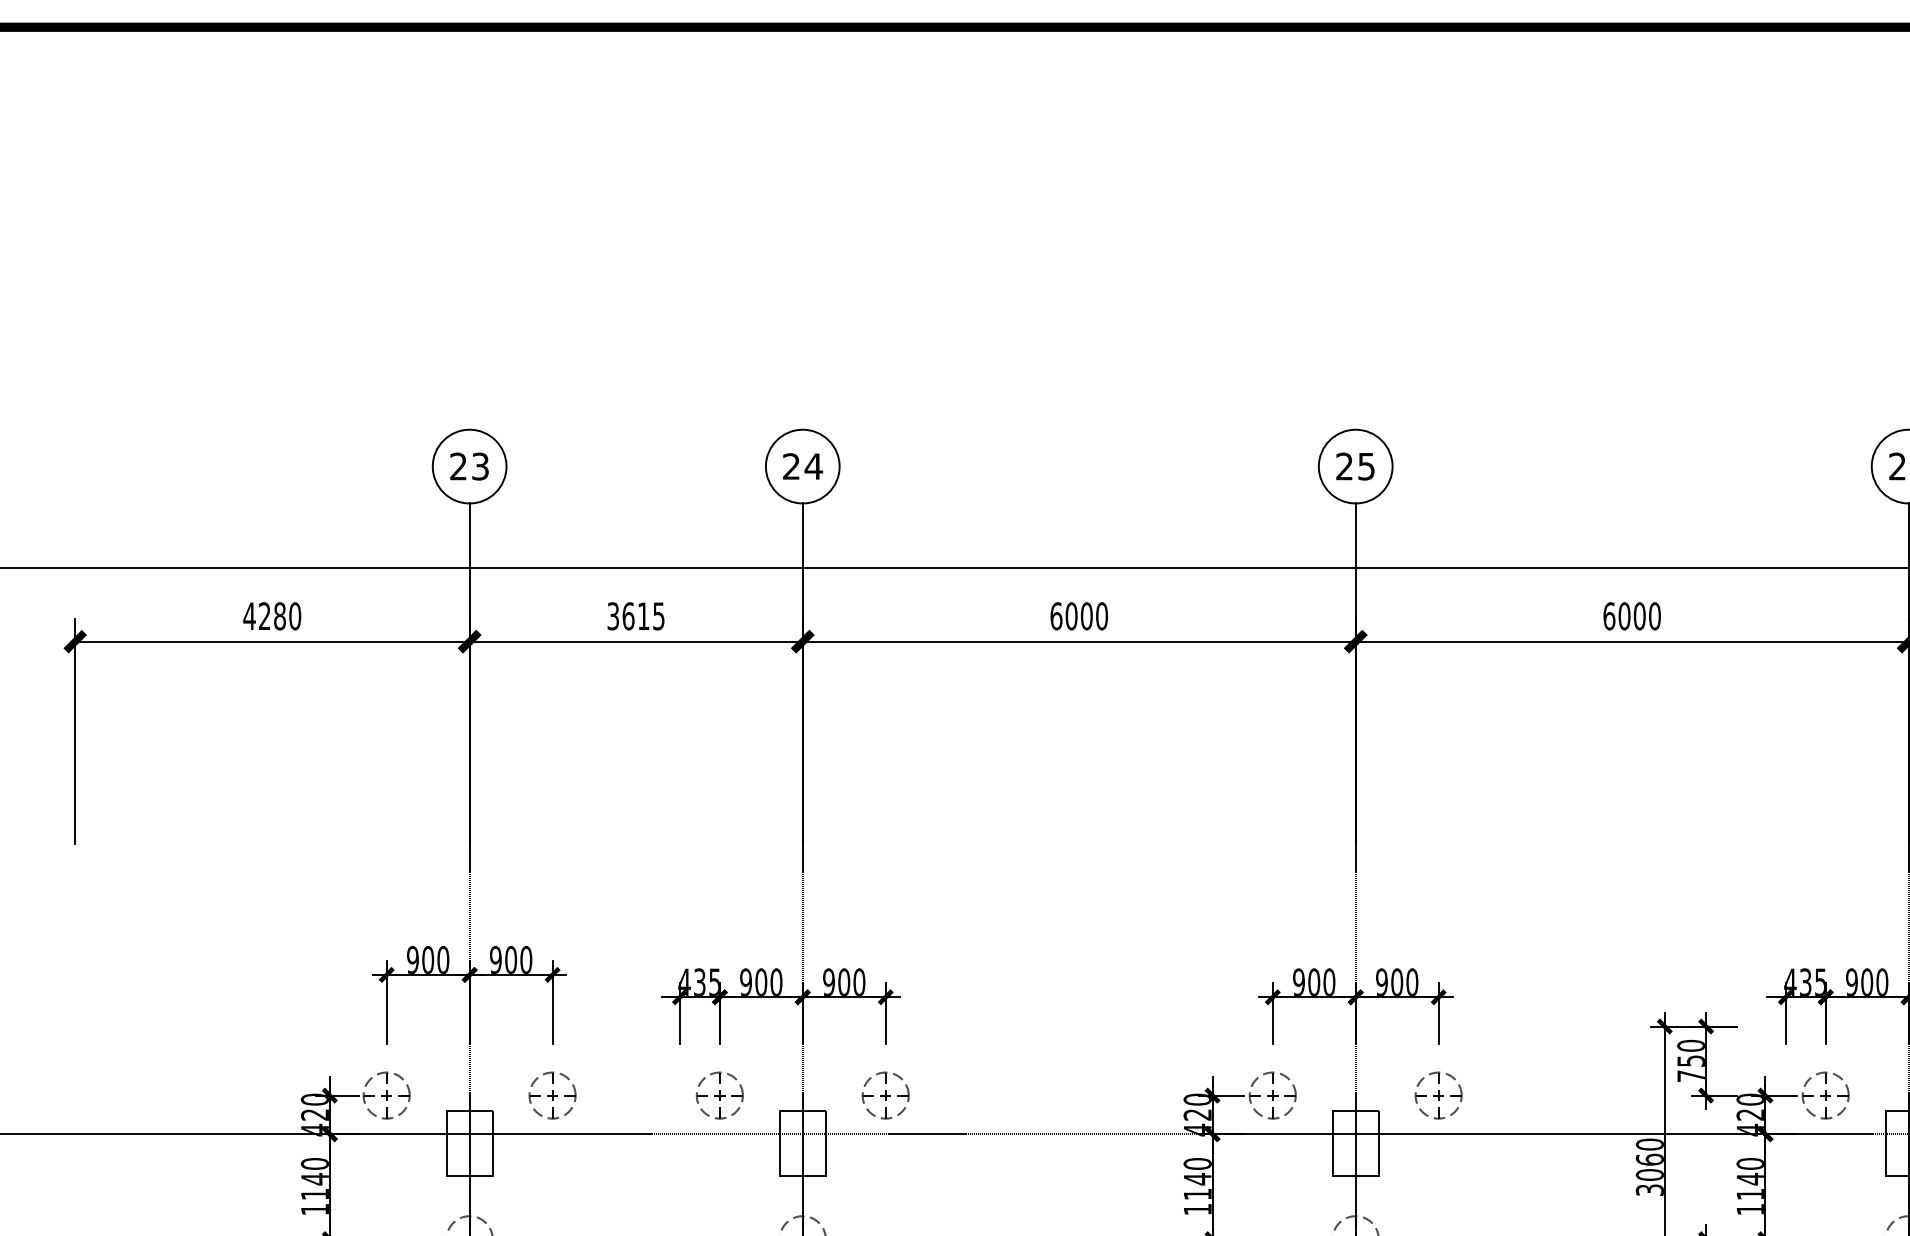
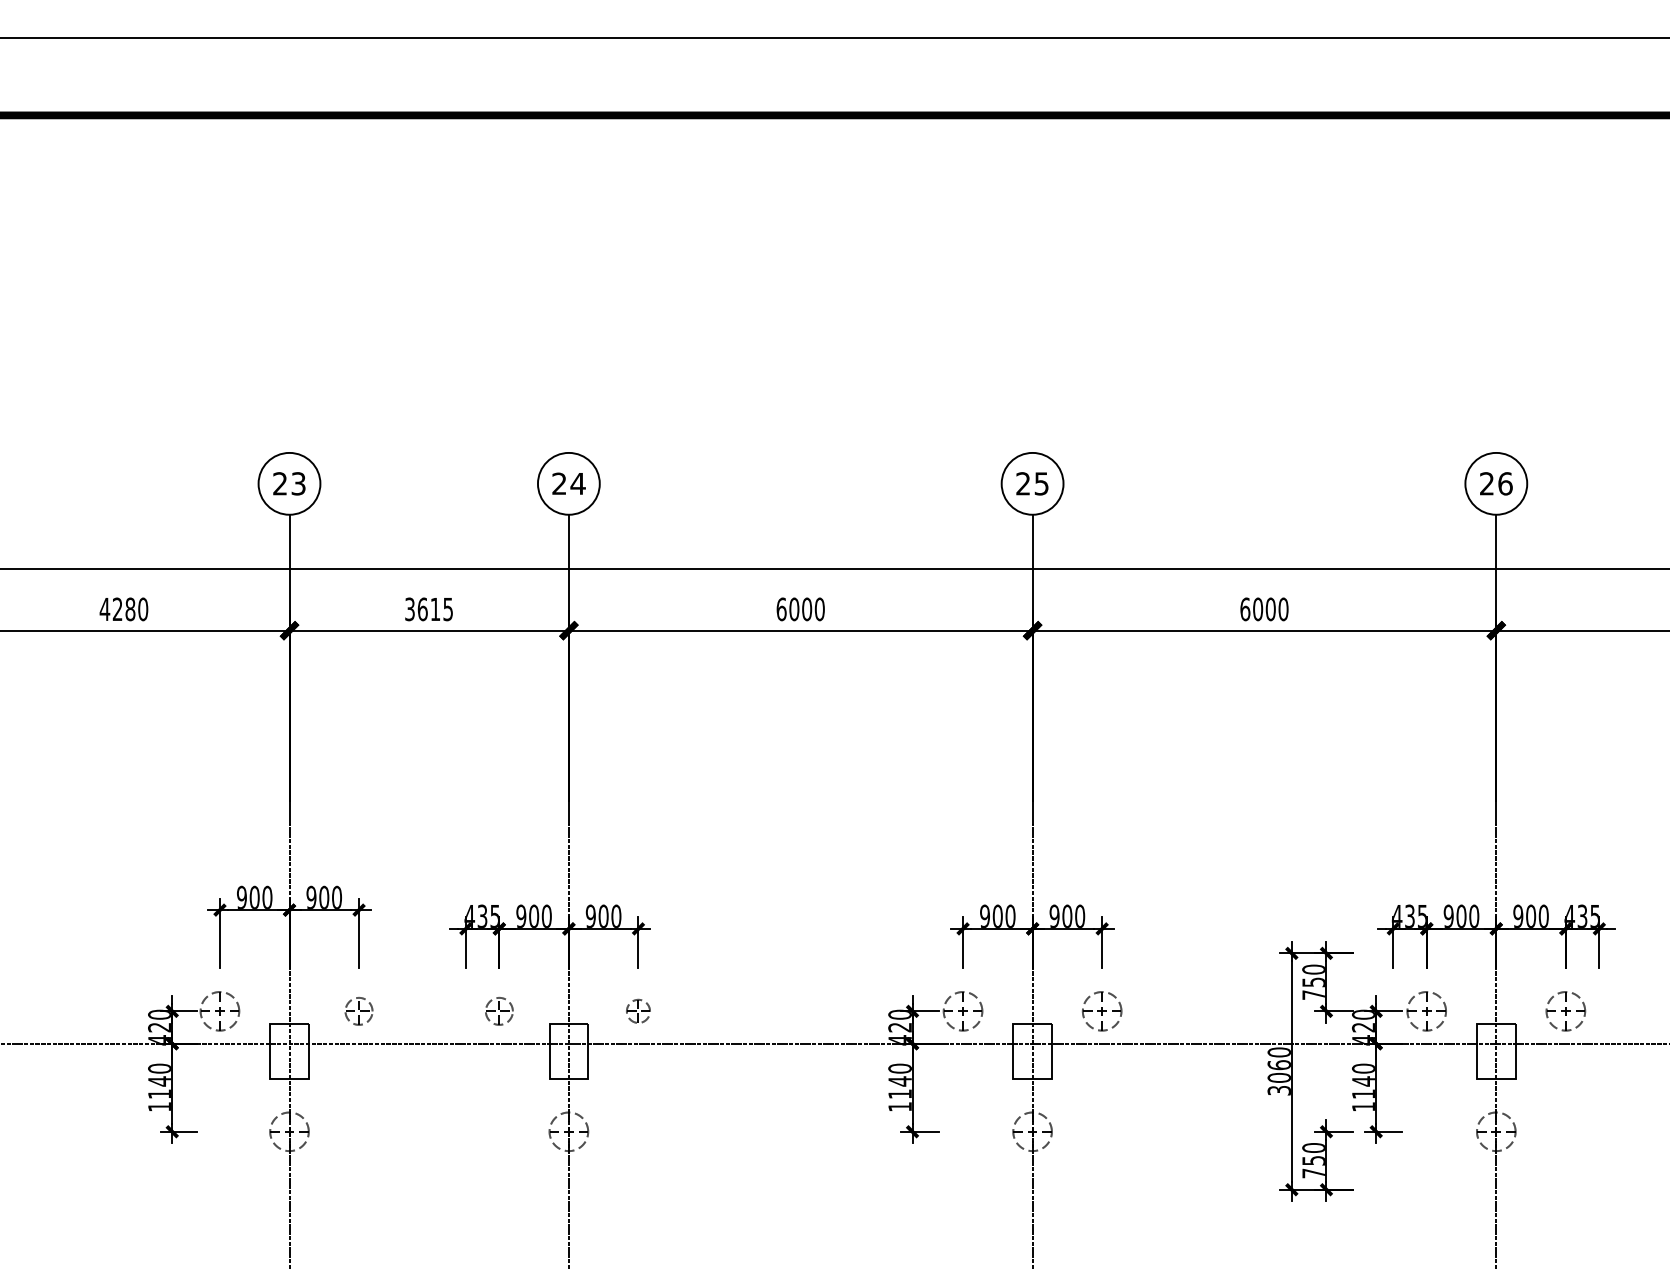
part: (551, 1095) -> (358, 1011), size x0.7
part: (720, 1095) -> (499, 1011), size x0.7
part: (885, 1095) -> (638, 1011), size x0.6

